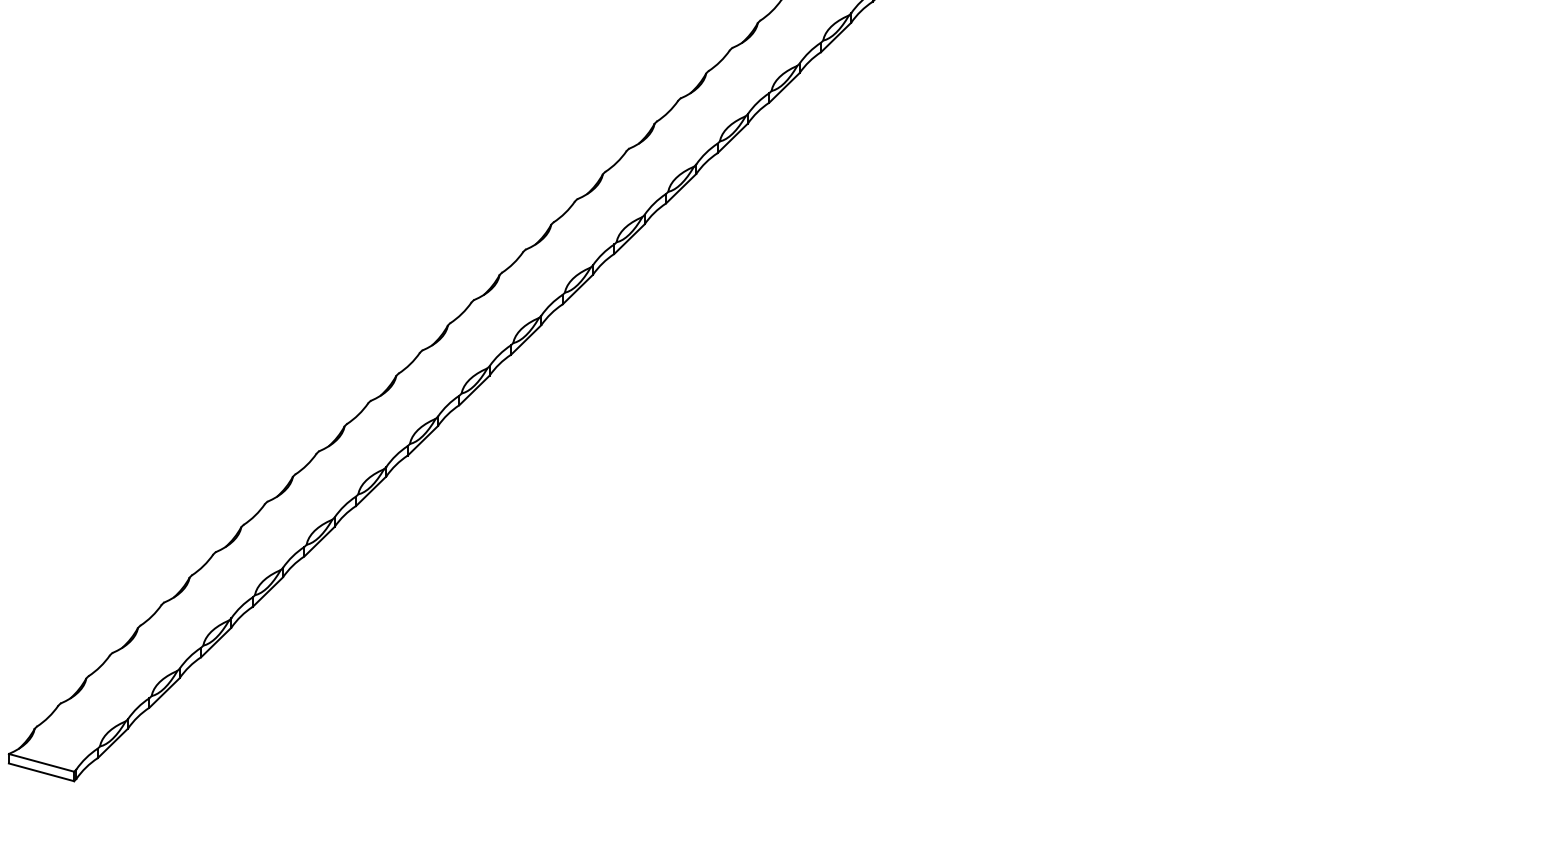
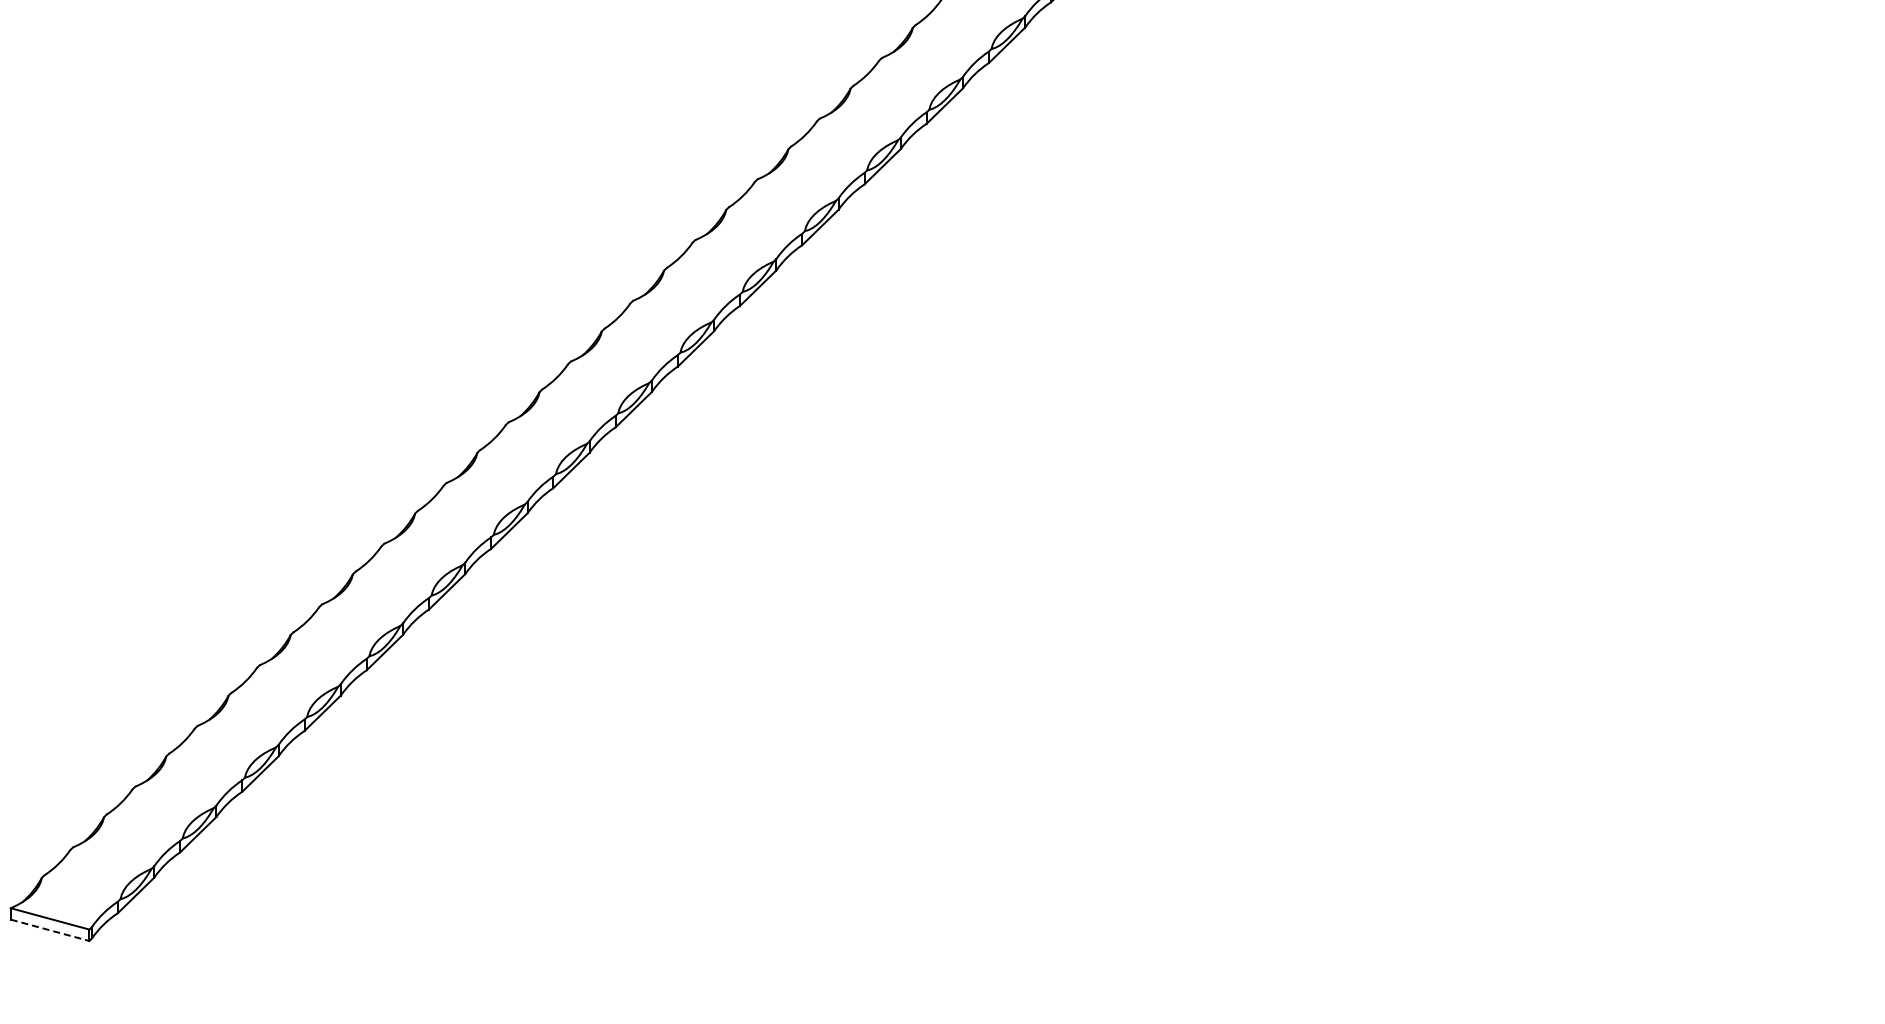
line: (41, 772) -> (50, 930), solid -> dashed

